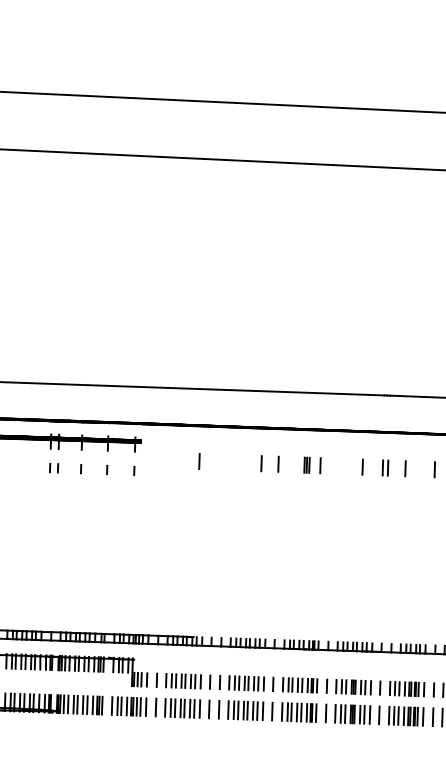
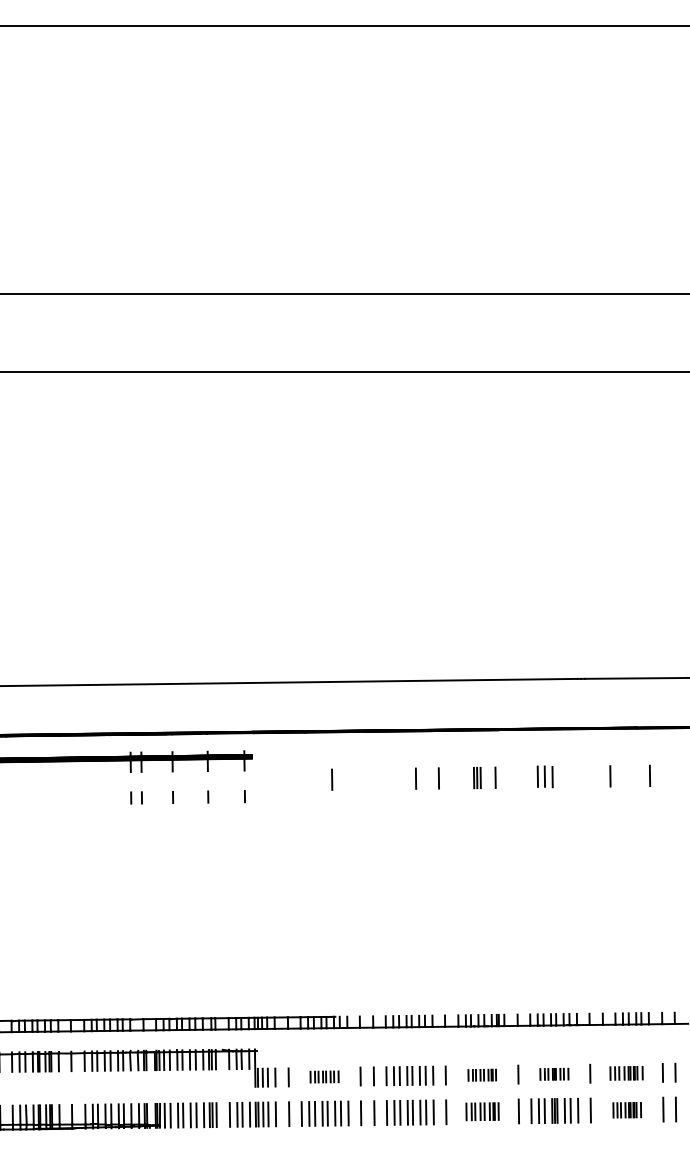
part: (384, 467) -> (540, 776), moved
part: (183, 680) -> (324, 1076), size x0.6
part: (300, 685) -> (482, 1075), size x0.6
part: (353, 687) -> (554, 1074), size x0.6
part: (407, 689) -> (626, 1073), size x0.7
part: (299, 712) -> (482, 1111), size x0.7
part: (406, 716) -> (627, 1110), size x0.6

